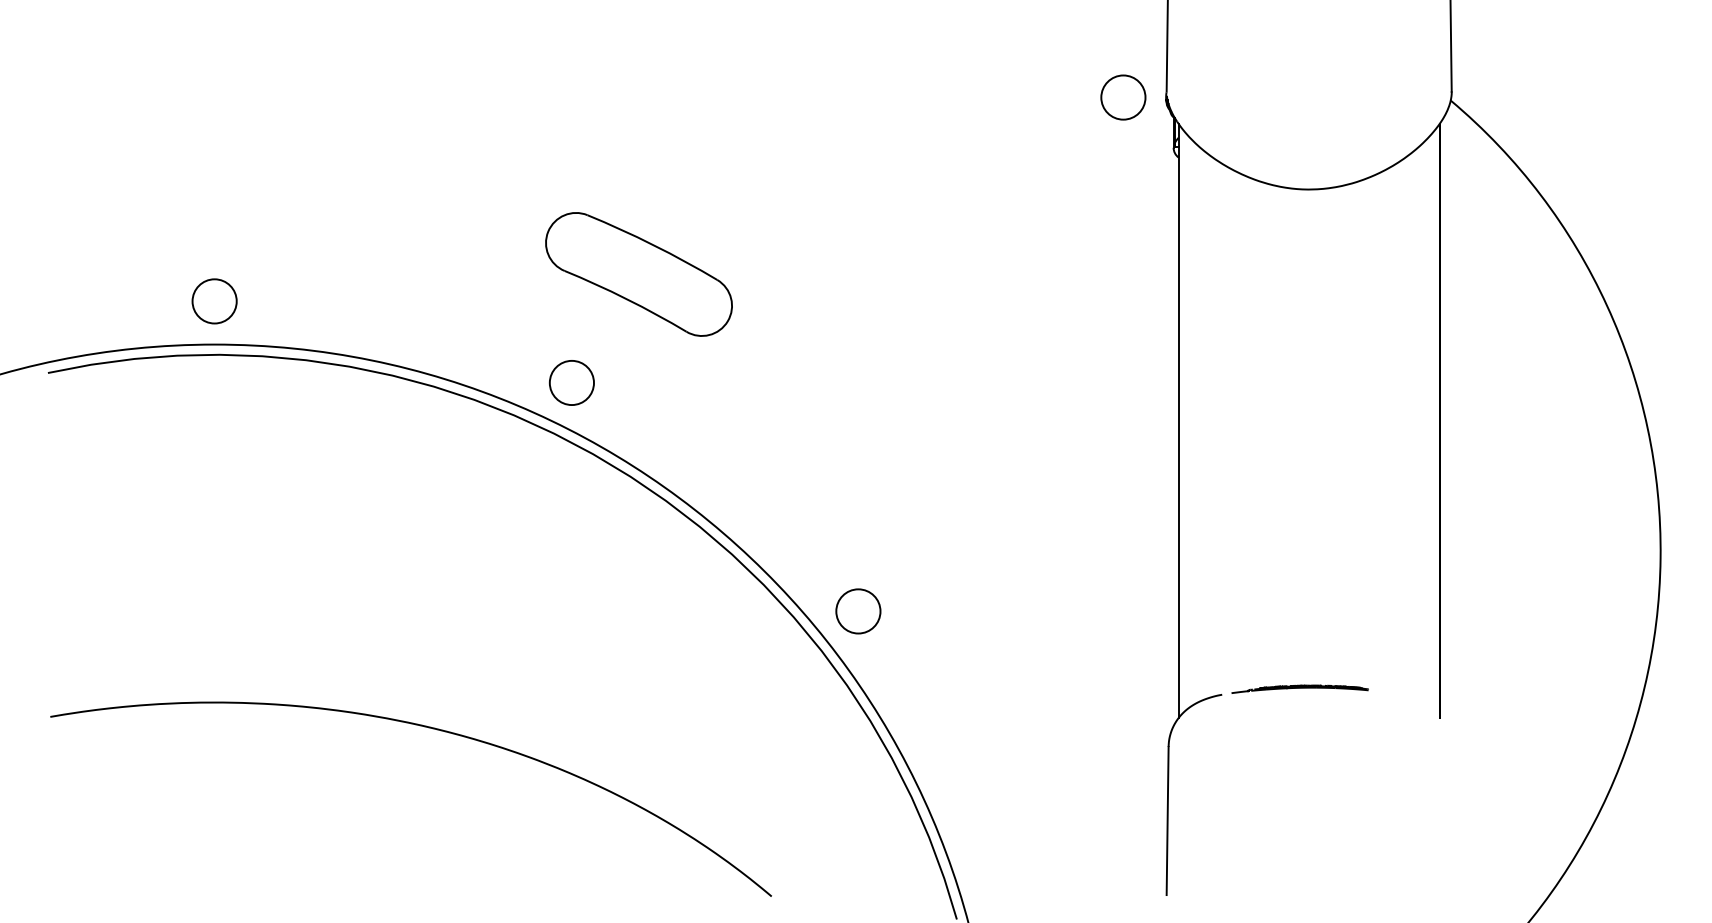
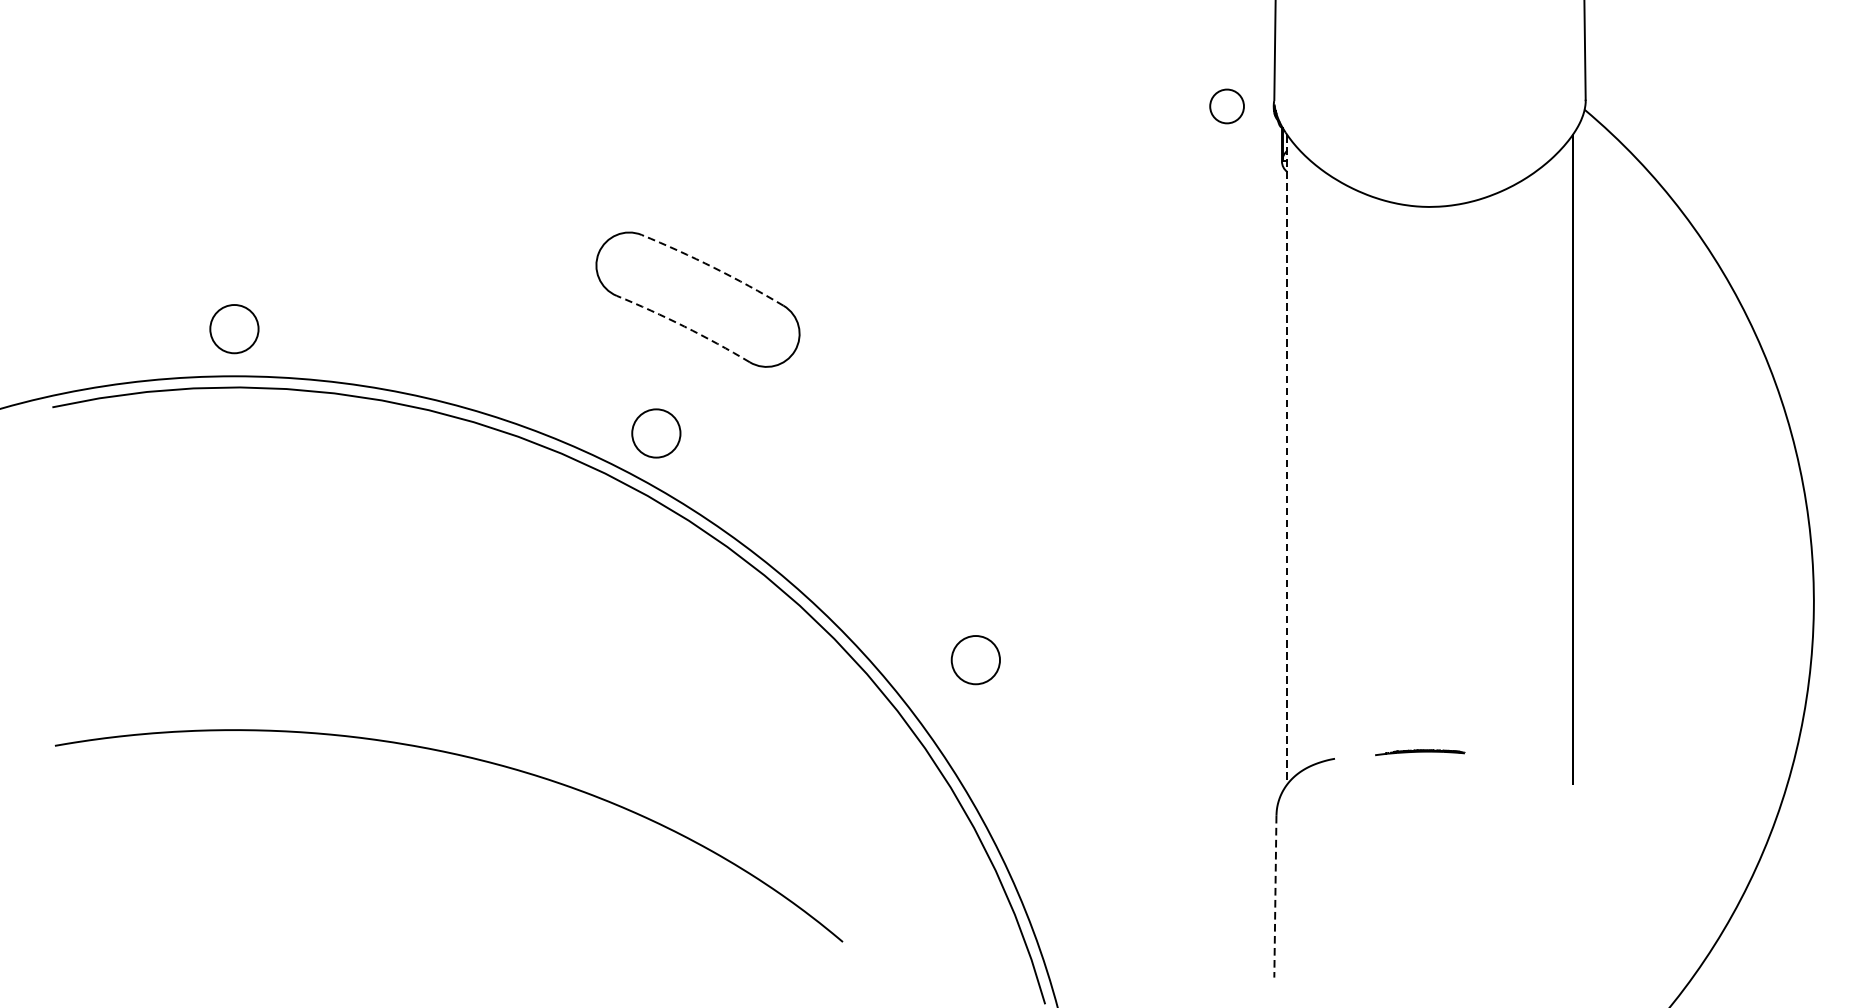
circle: (1123, 97) -> (1227, 106), size x0.7
arc: (653, 245) -> (713, 268), solid -> dashed
arc: (626, 299) -> (684, 327), solid -> dashed
circle: (571, 382) -> (655, 433), moved
line: (1178, 421) -> (1287, 460), solid -> dashed
circle: (858, 611) -> (975, 660), moved
part: (1299, 688) -> (1419, 751), size x0.6
curve: (428, 728) -> (468, 758), moved
line: (1167, 821) -> (1275, 897), solid -> dashed

